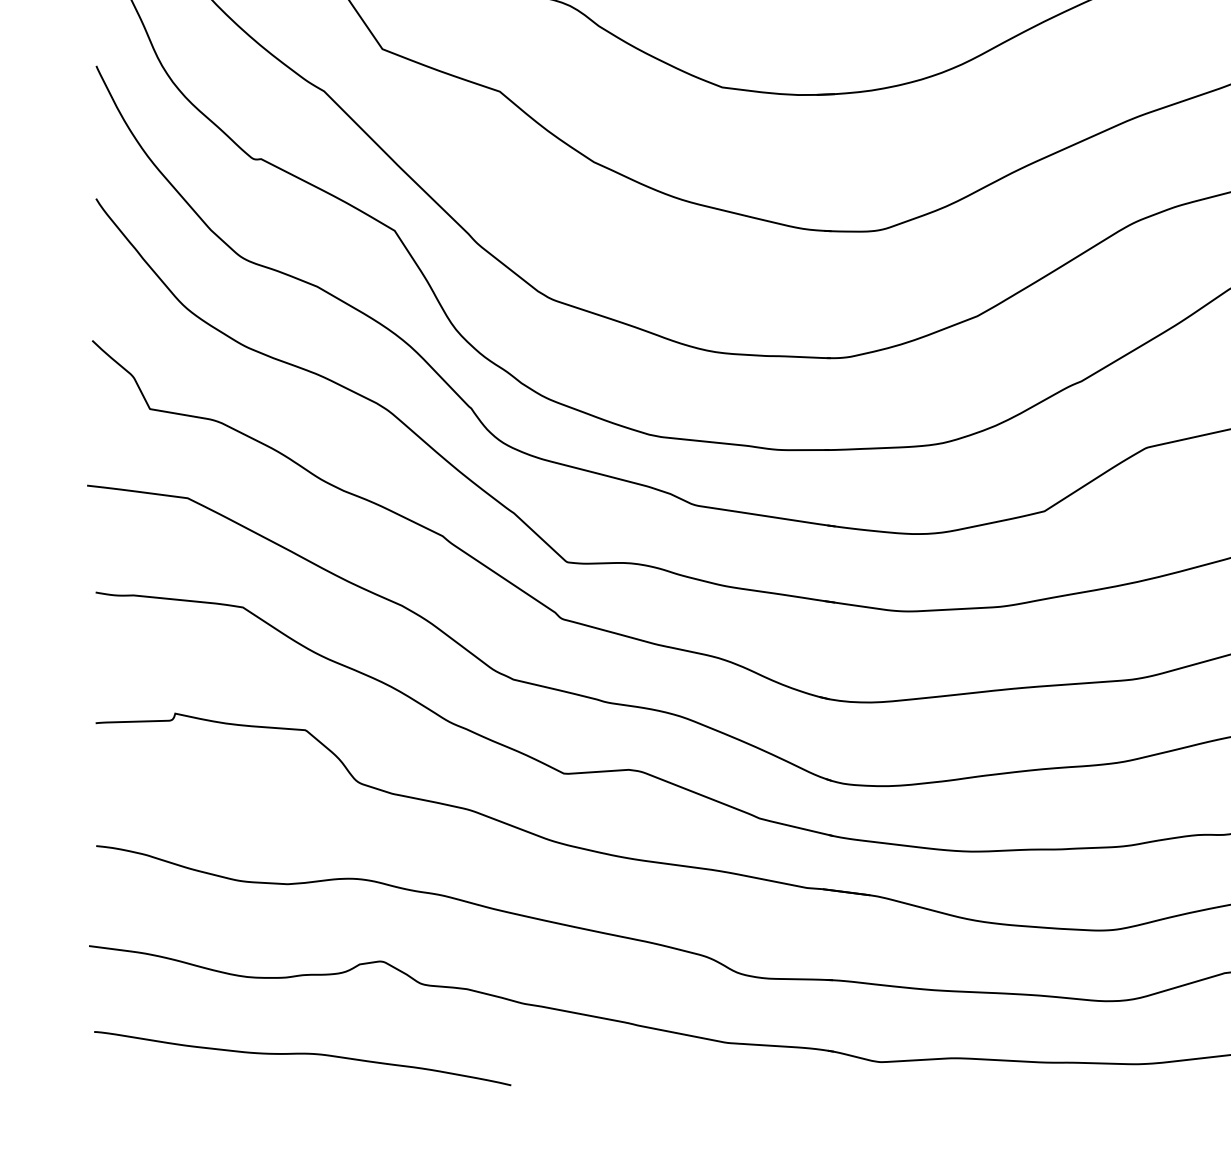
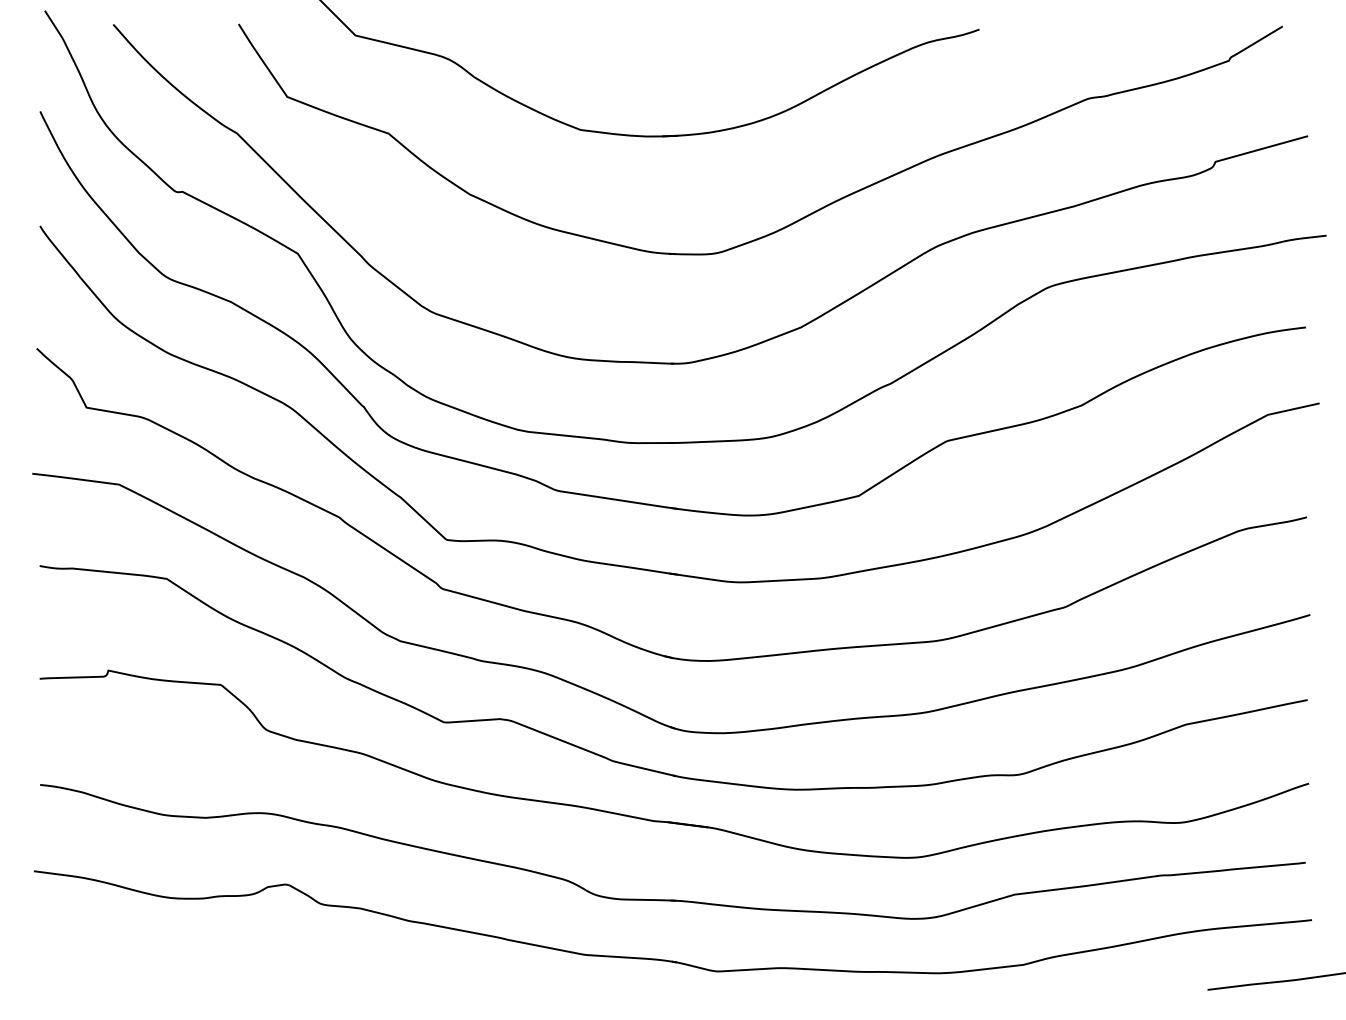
curve: (302, 1054) -> (218, 964), removed

